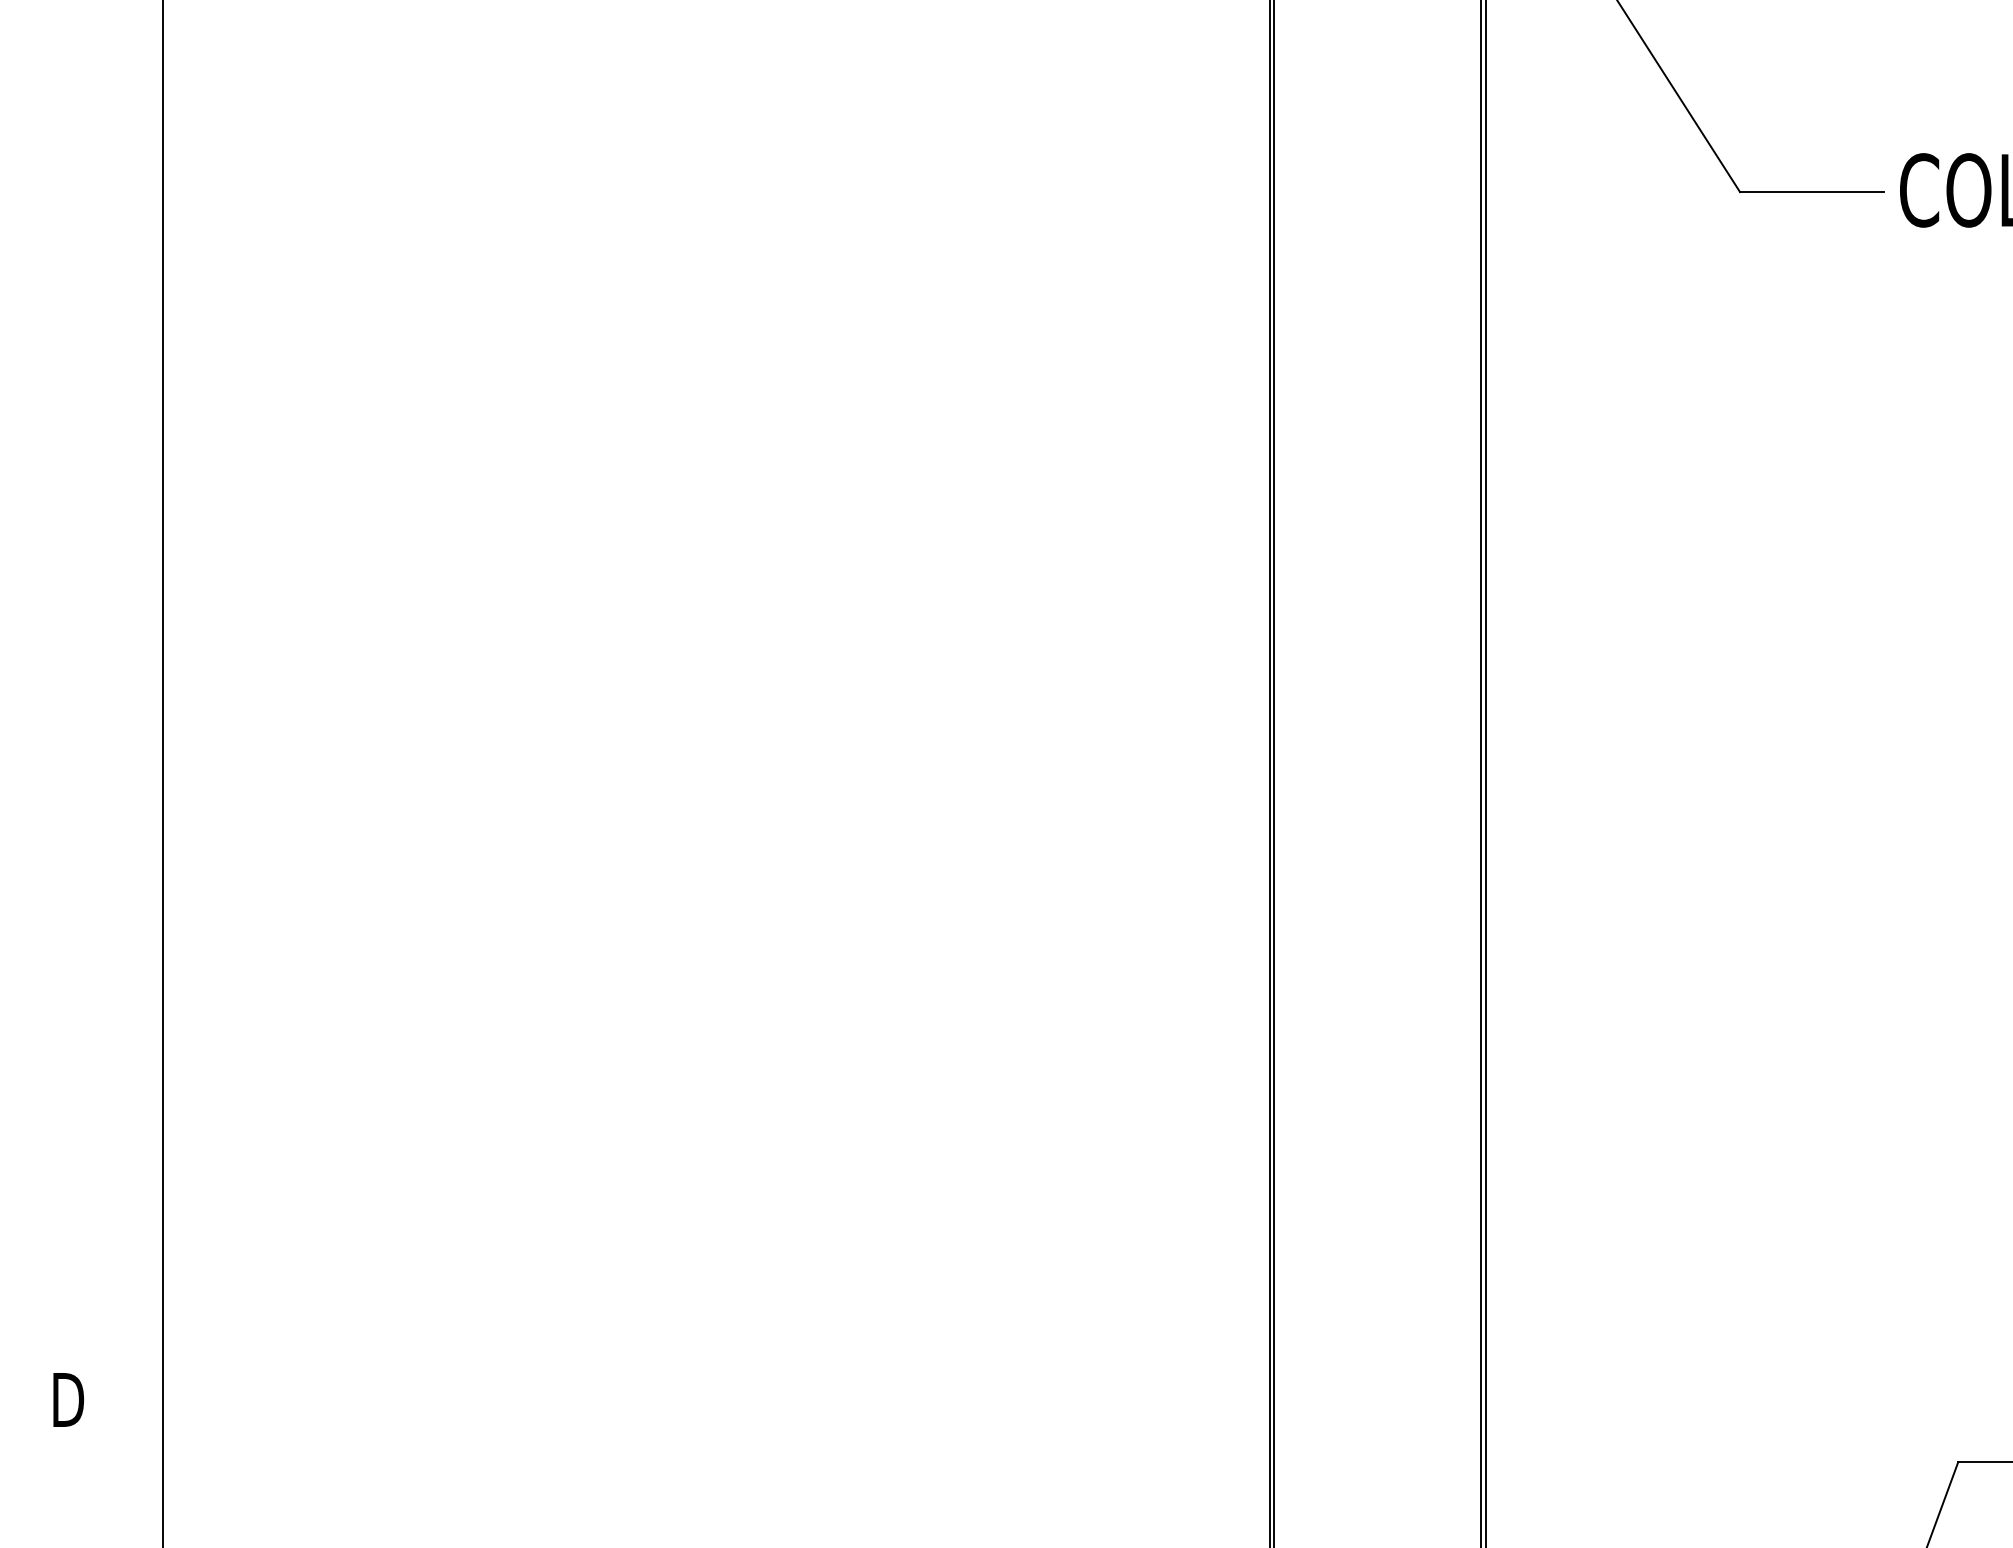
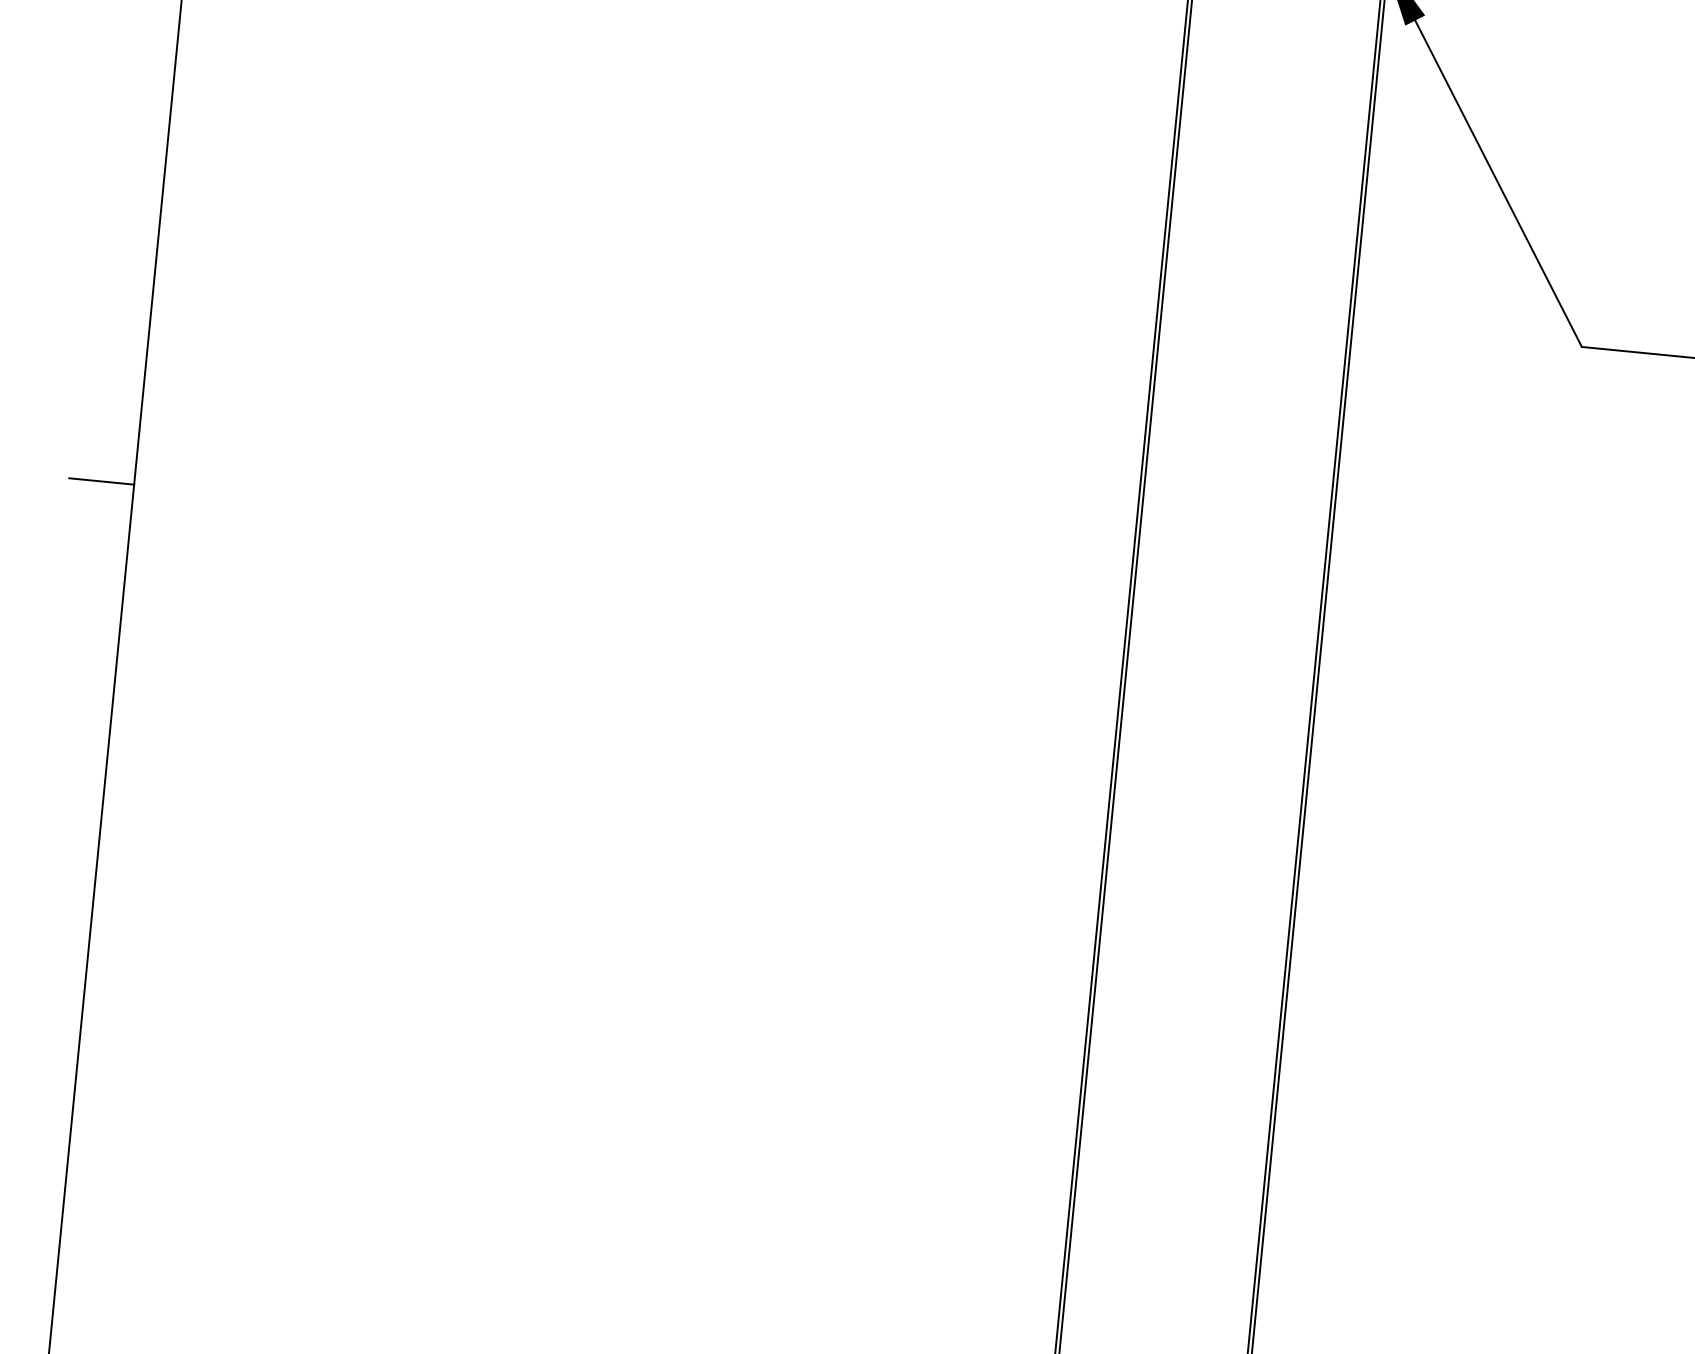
line: (127, 499) -> (101, 481), added

